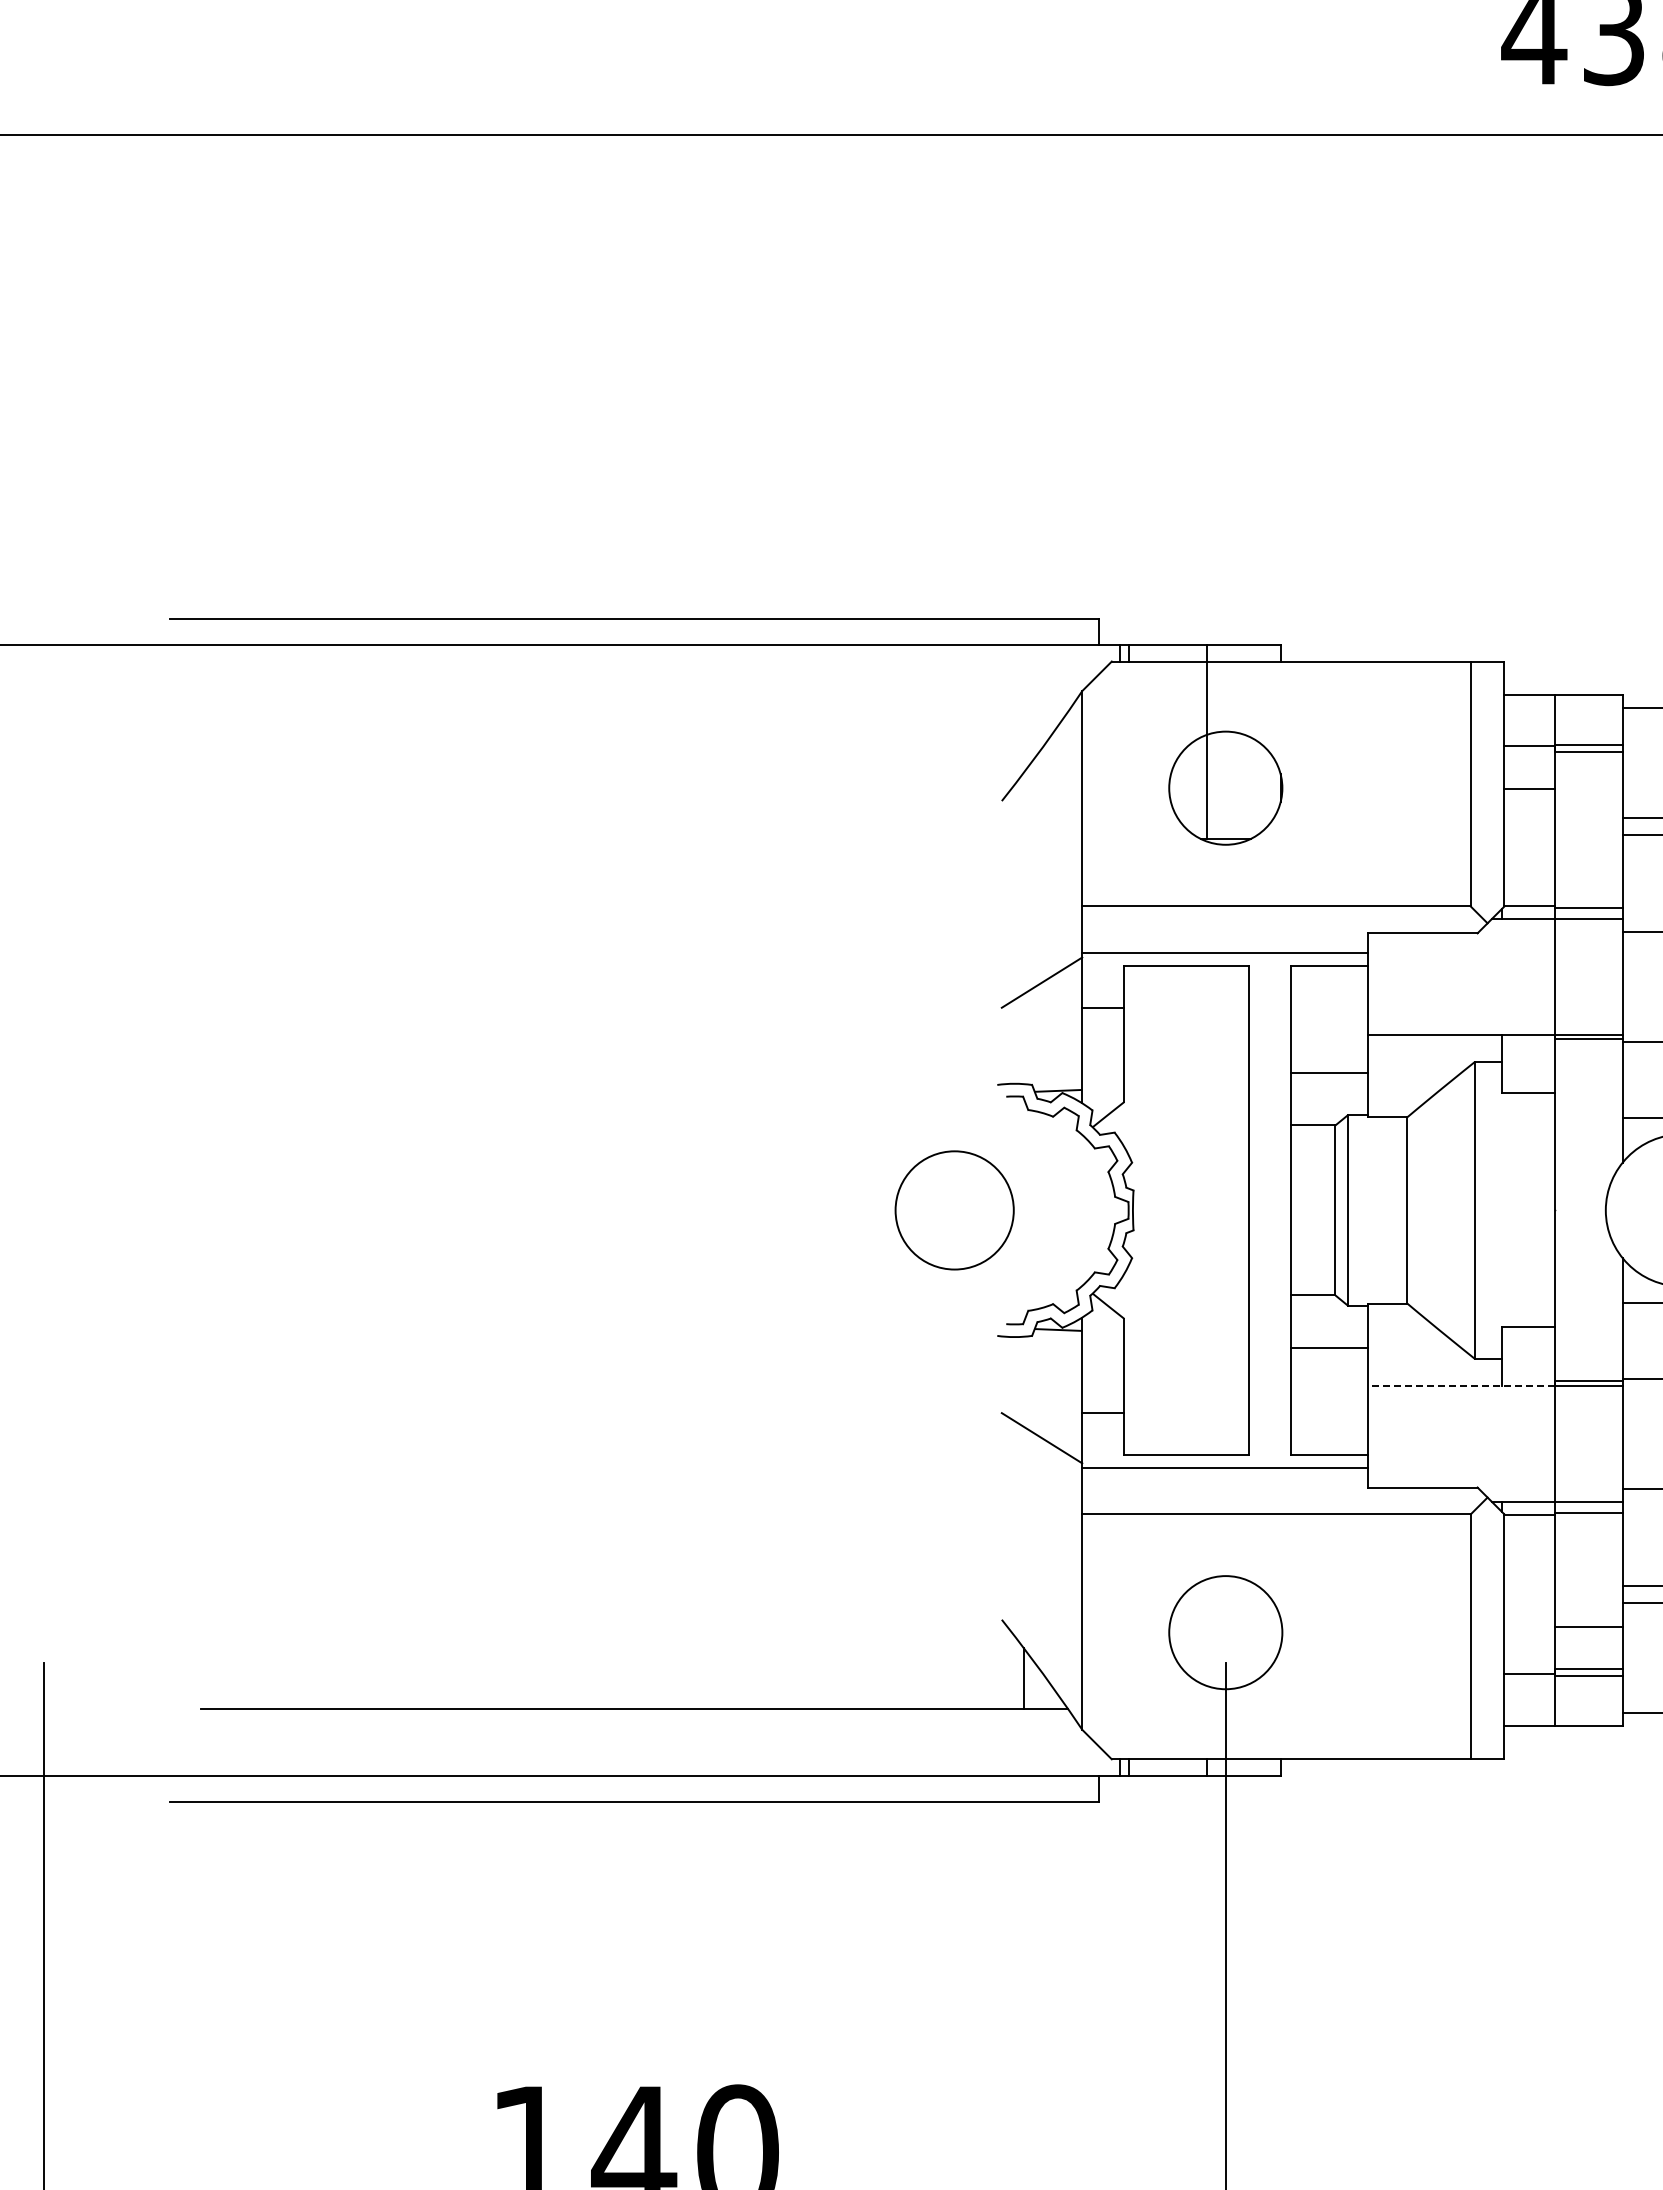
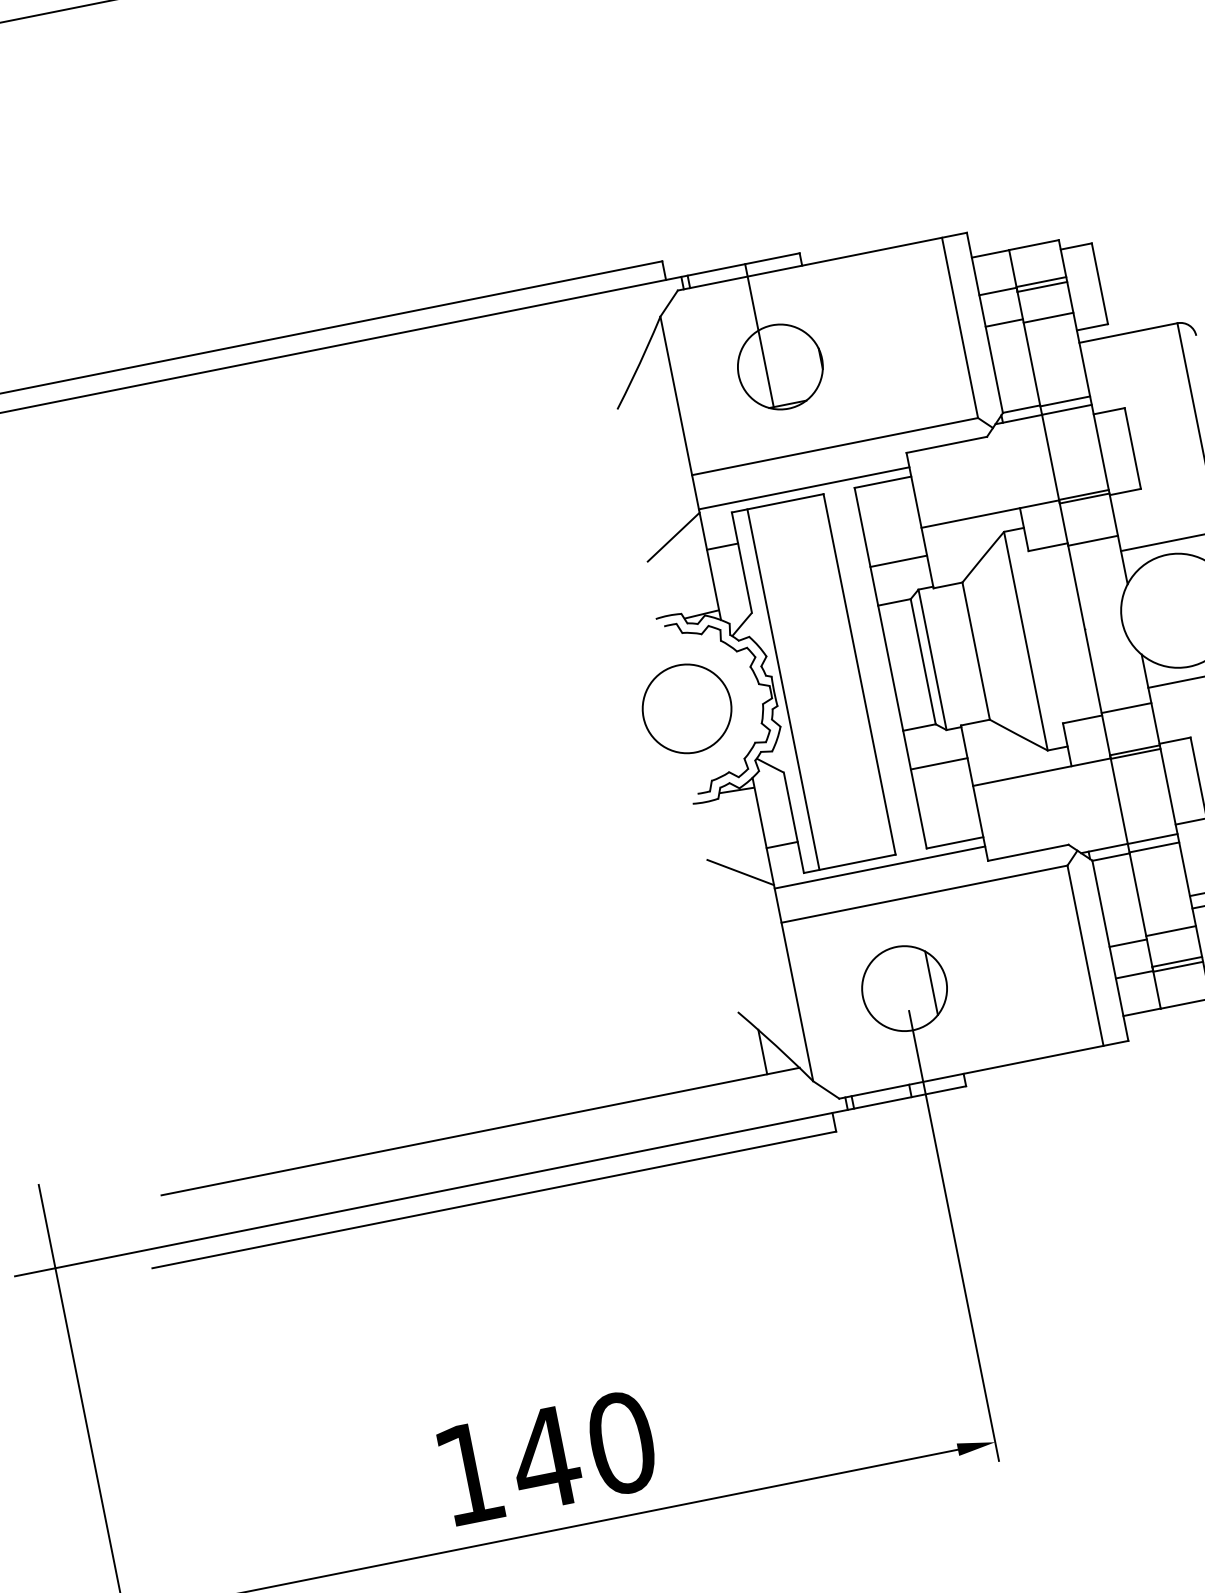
line: (1588, 793) -> (1048, 317), added
line: (1588, 1096) -> (1092, 540), added
circle: (954, 1210) -> (686, 708), moved
line: (1145, 1210) -> (783, 689), added
line: (1588, 1324) -> (1126, 708), added
line: (1461, 1385) -> (1041, 772), dashed -> solid
line: (1529, 1631) -> (1128, 943), added
line: (1262, 1632) -> (931, 983), added

